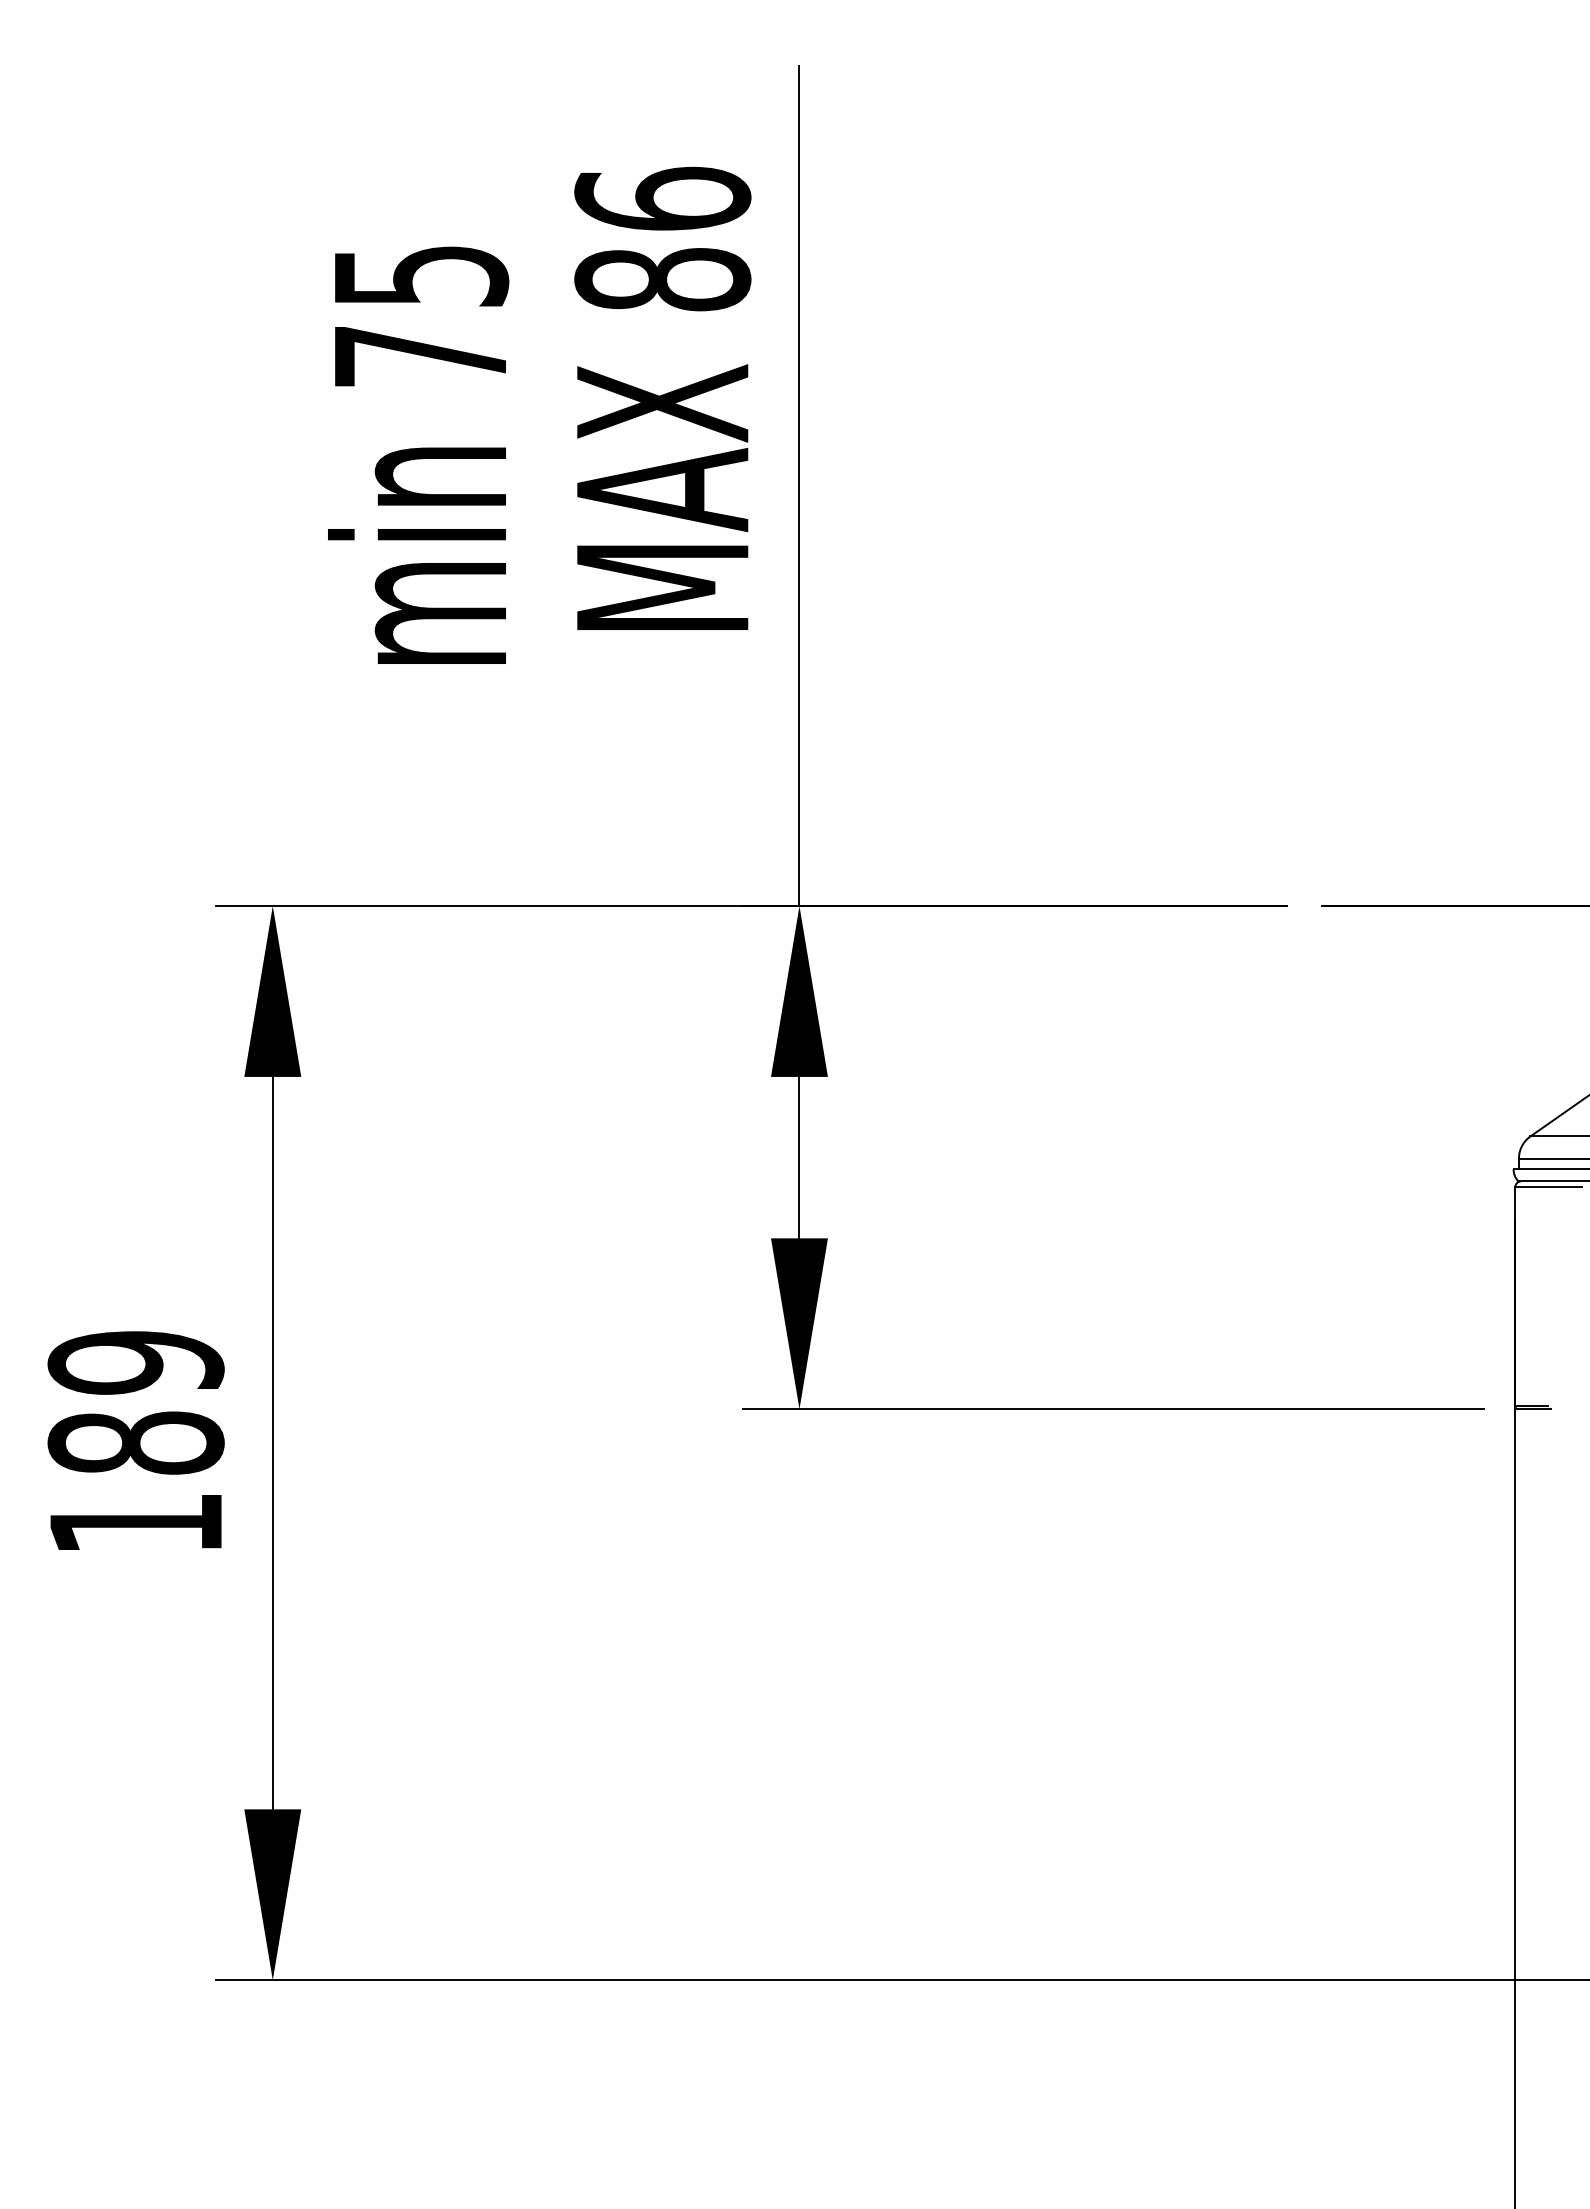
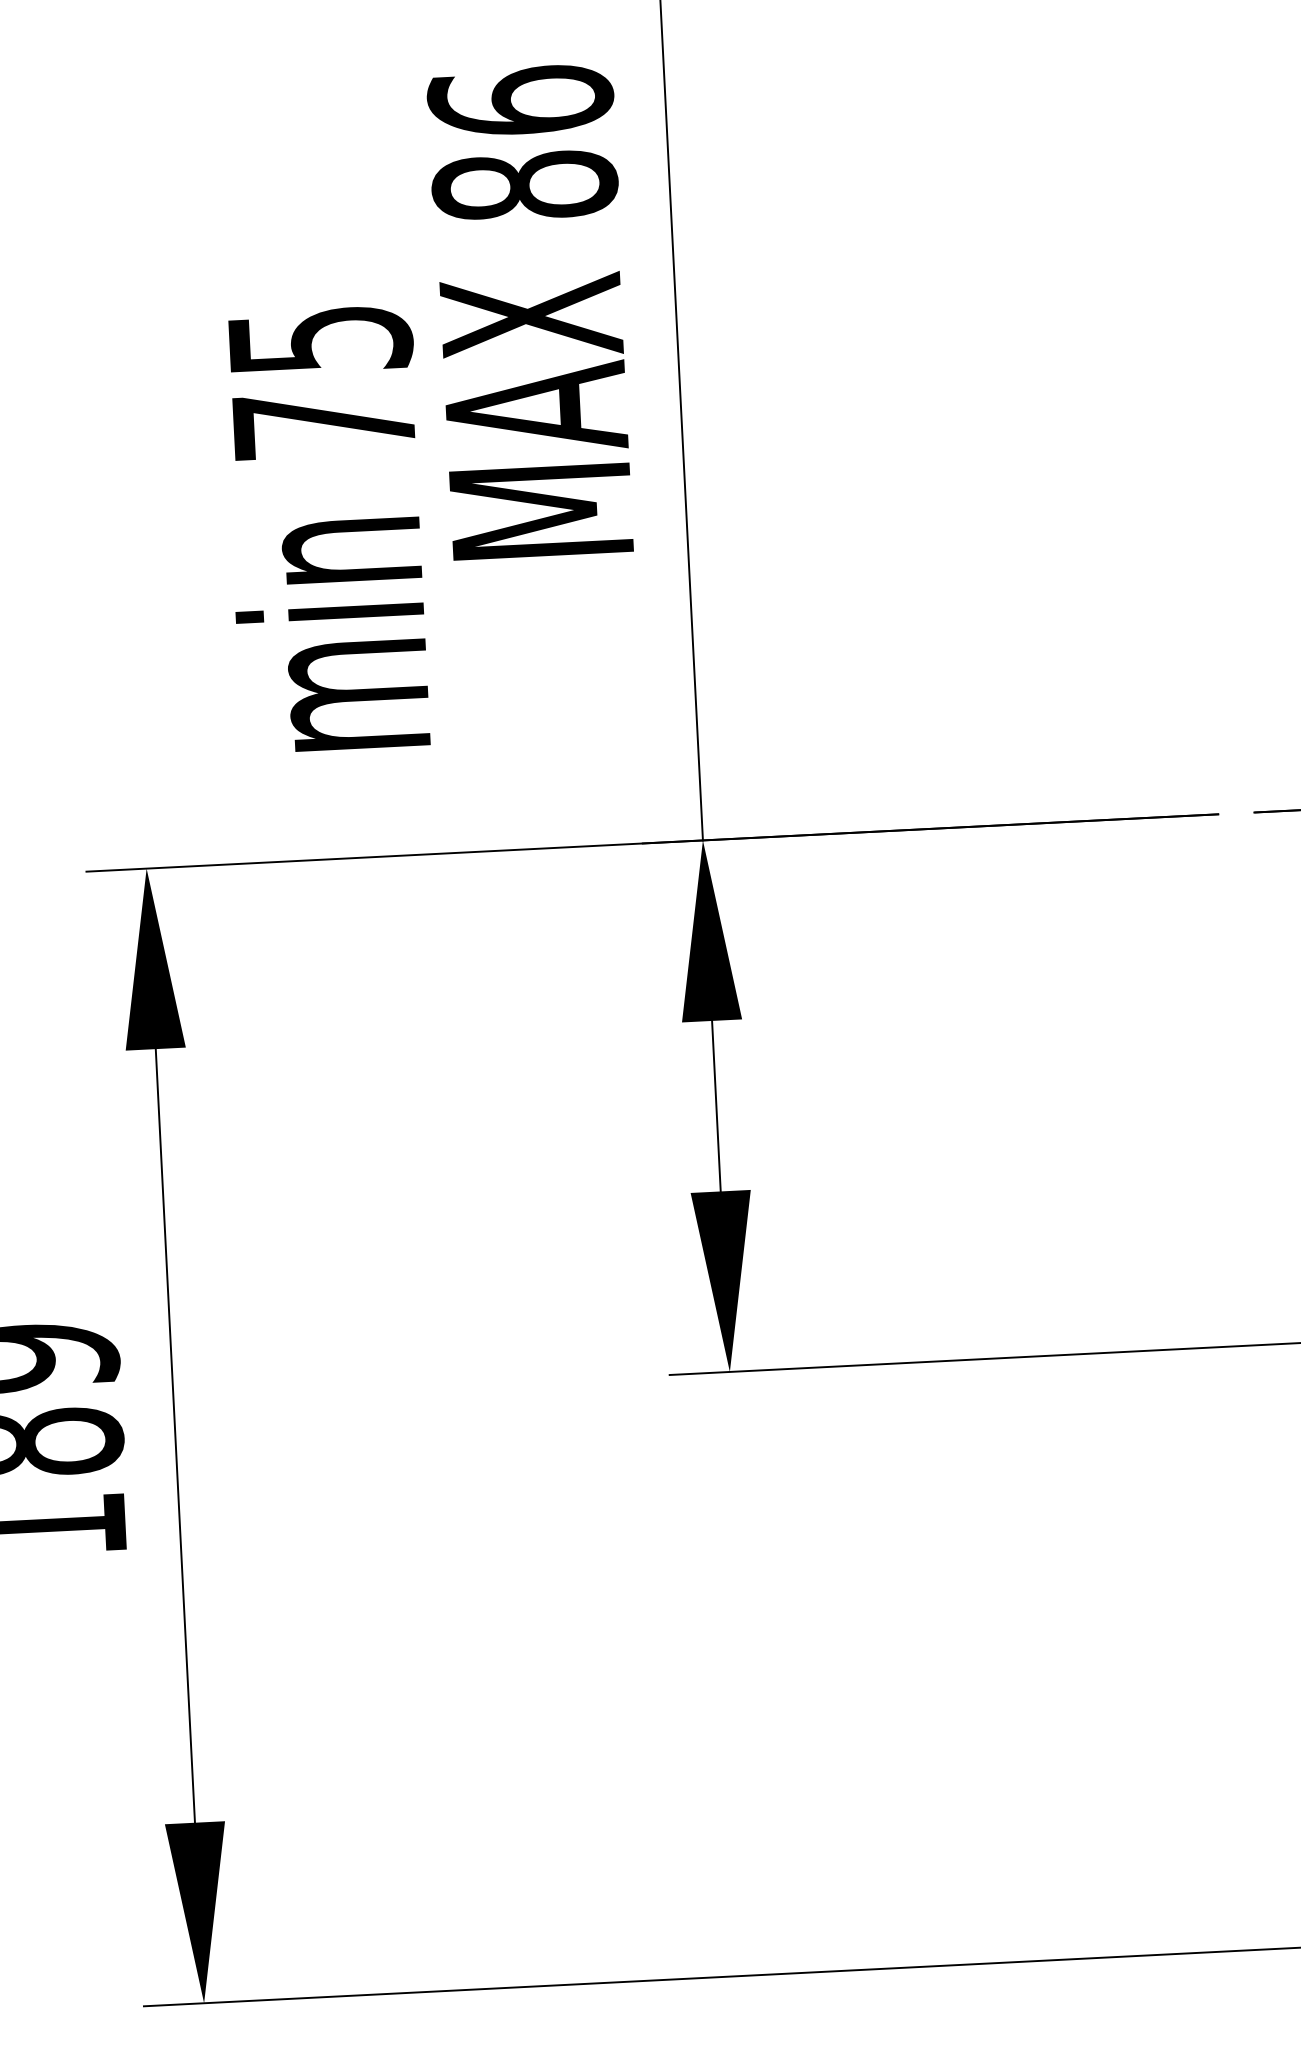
text: (418, 454) -> (327, 528), moved

